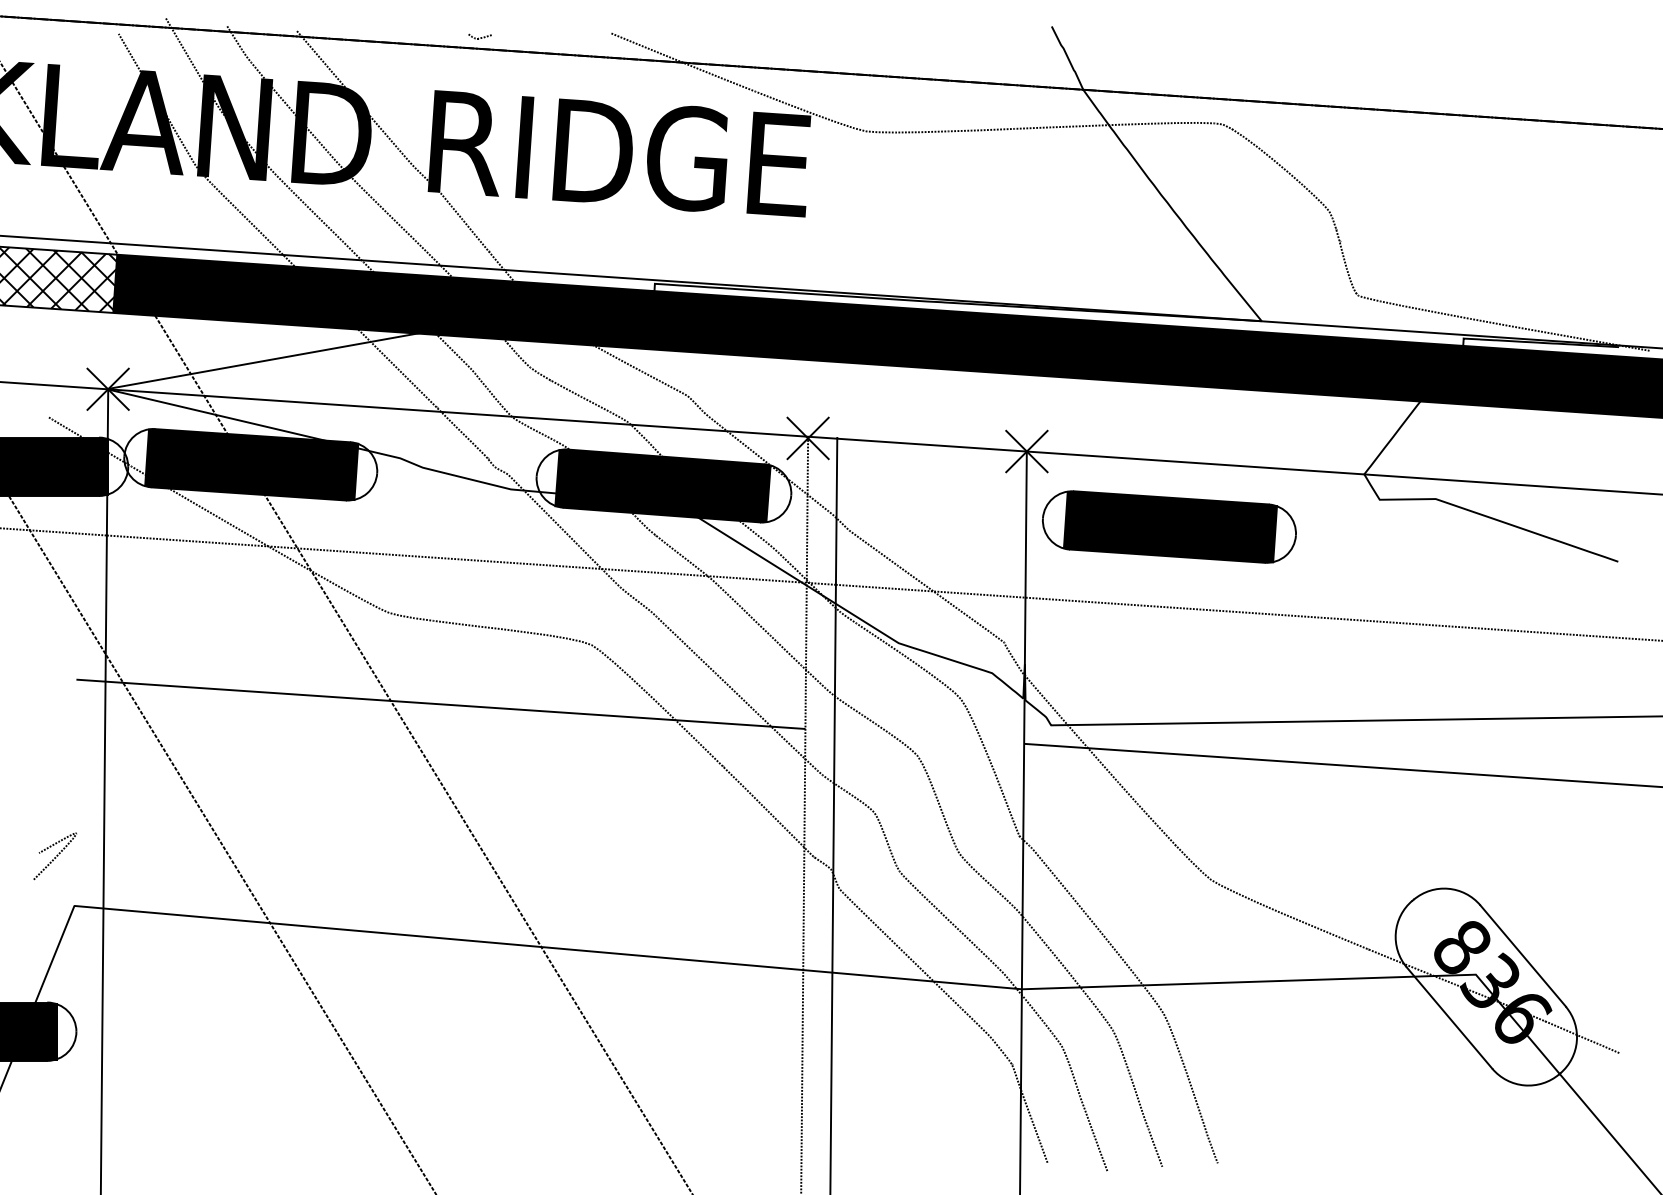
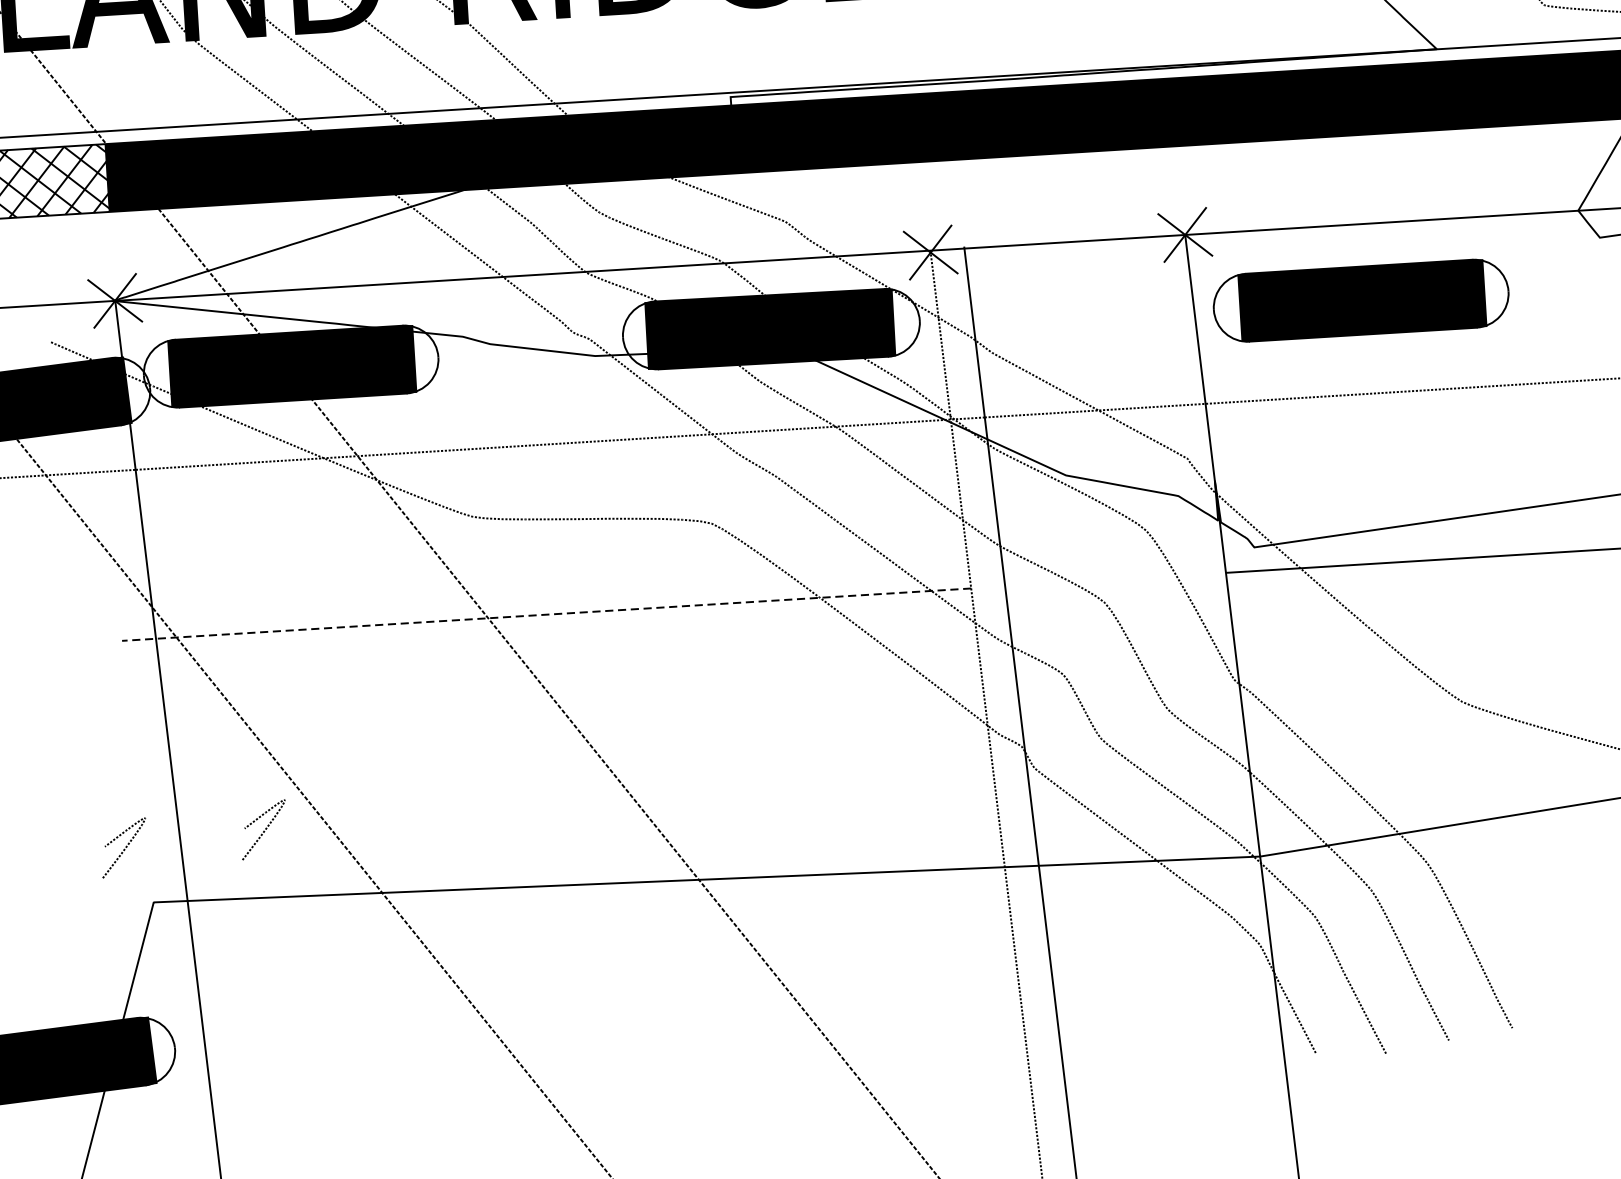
line: (440, 704) -> (546, 614), solid -> dashed
curve: (176, 857) -> (264, 831), added

